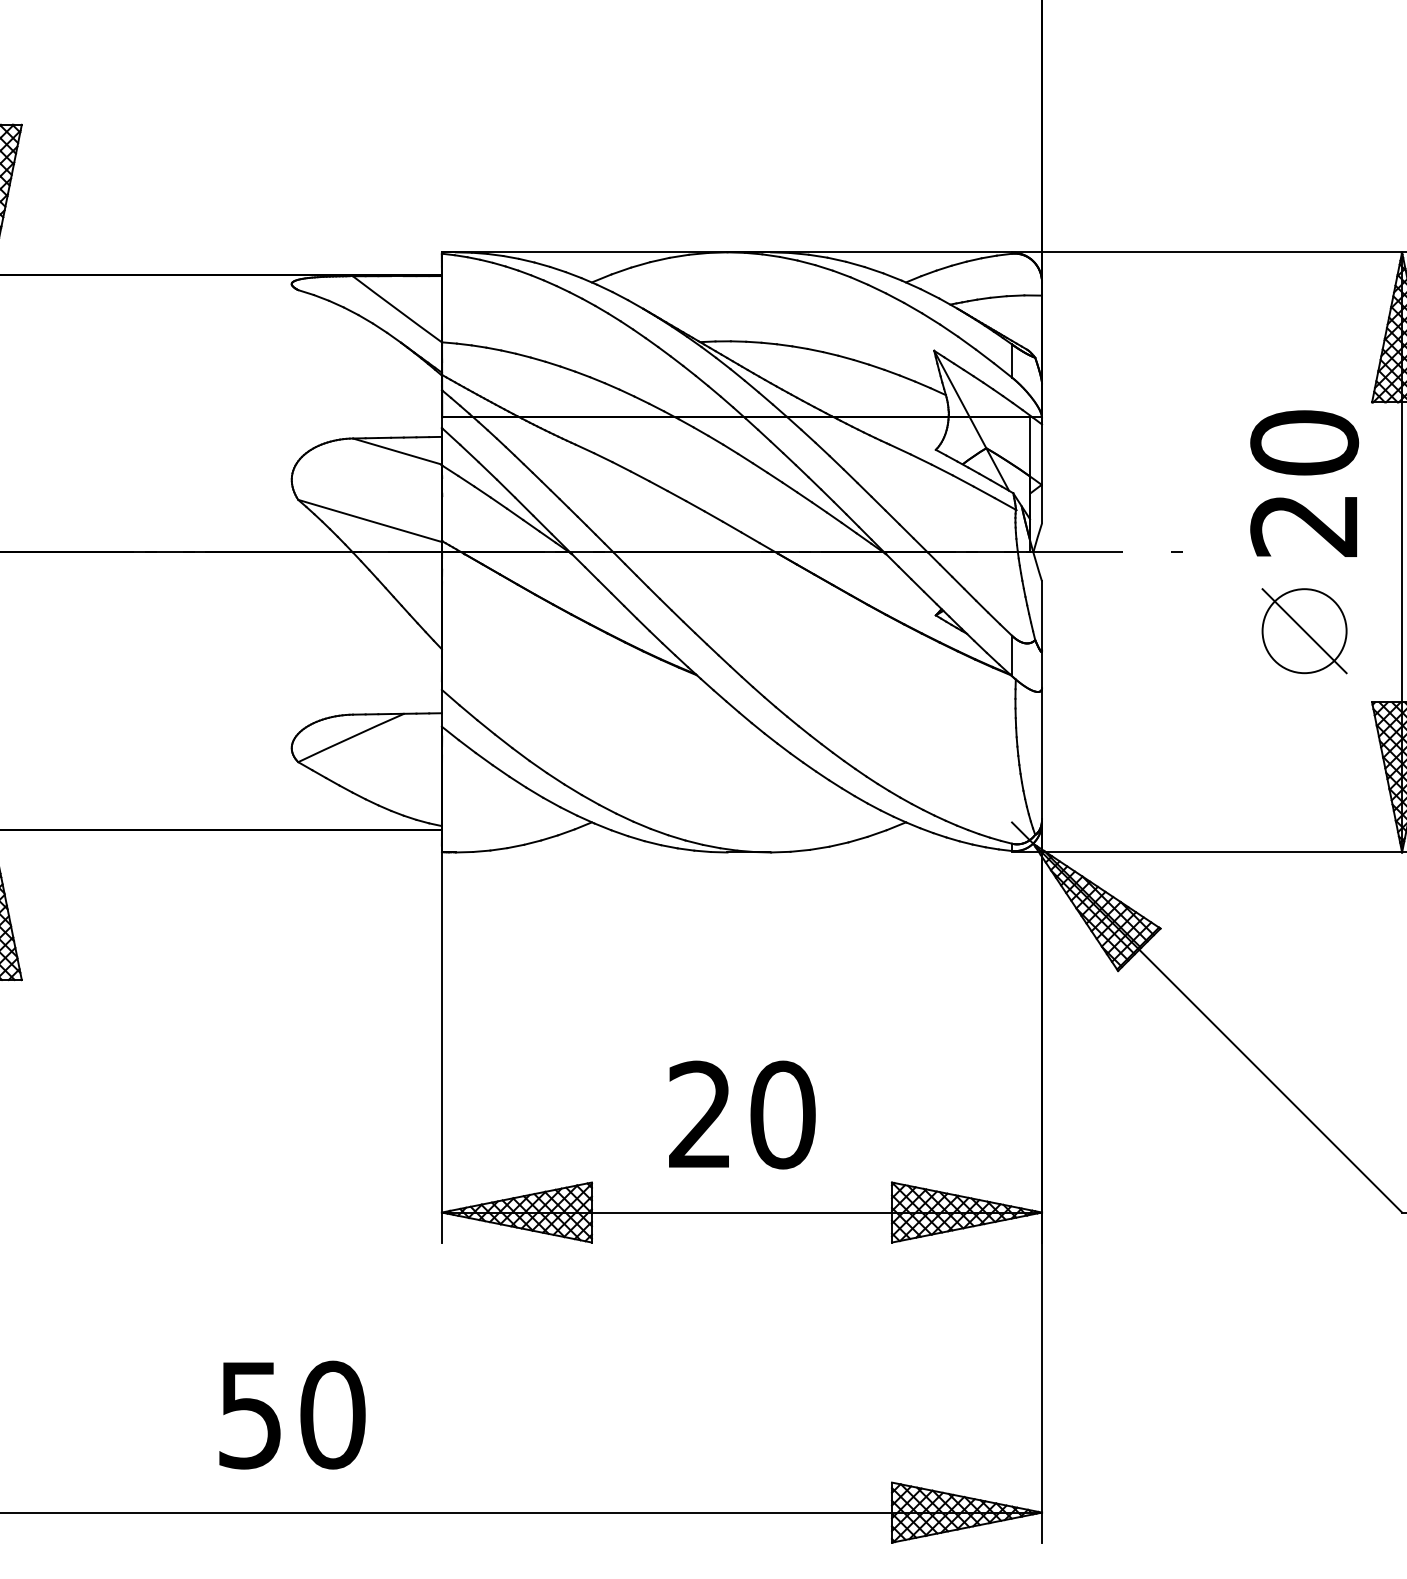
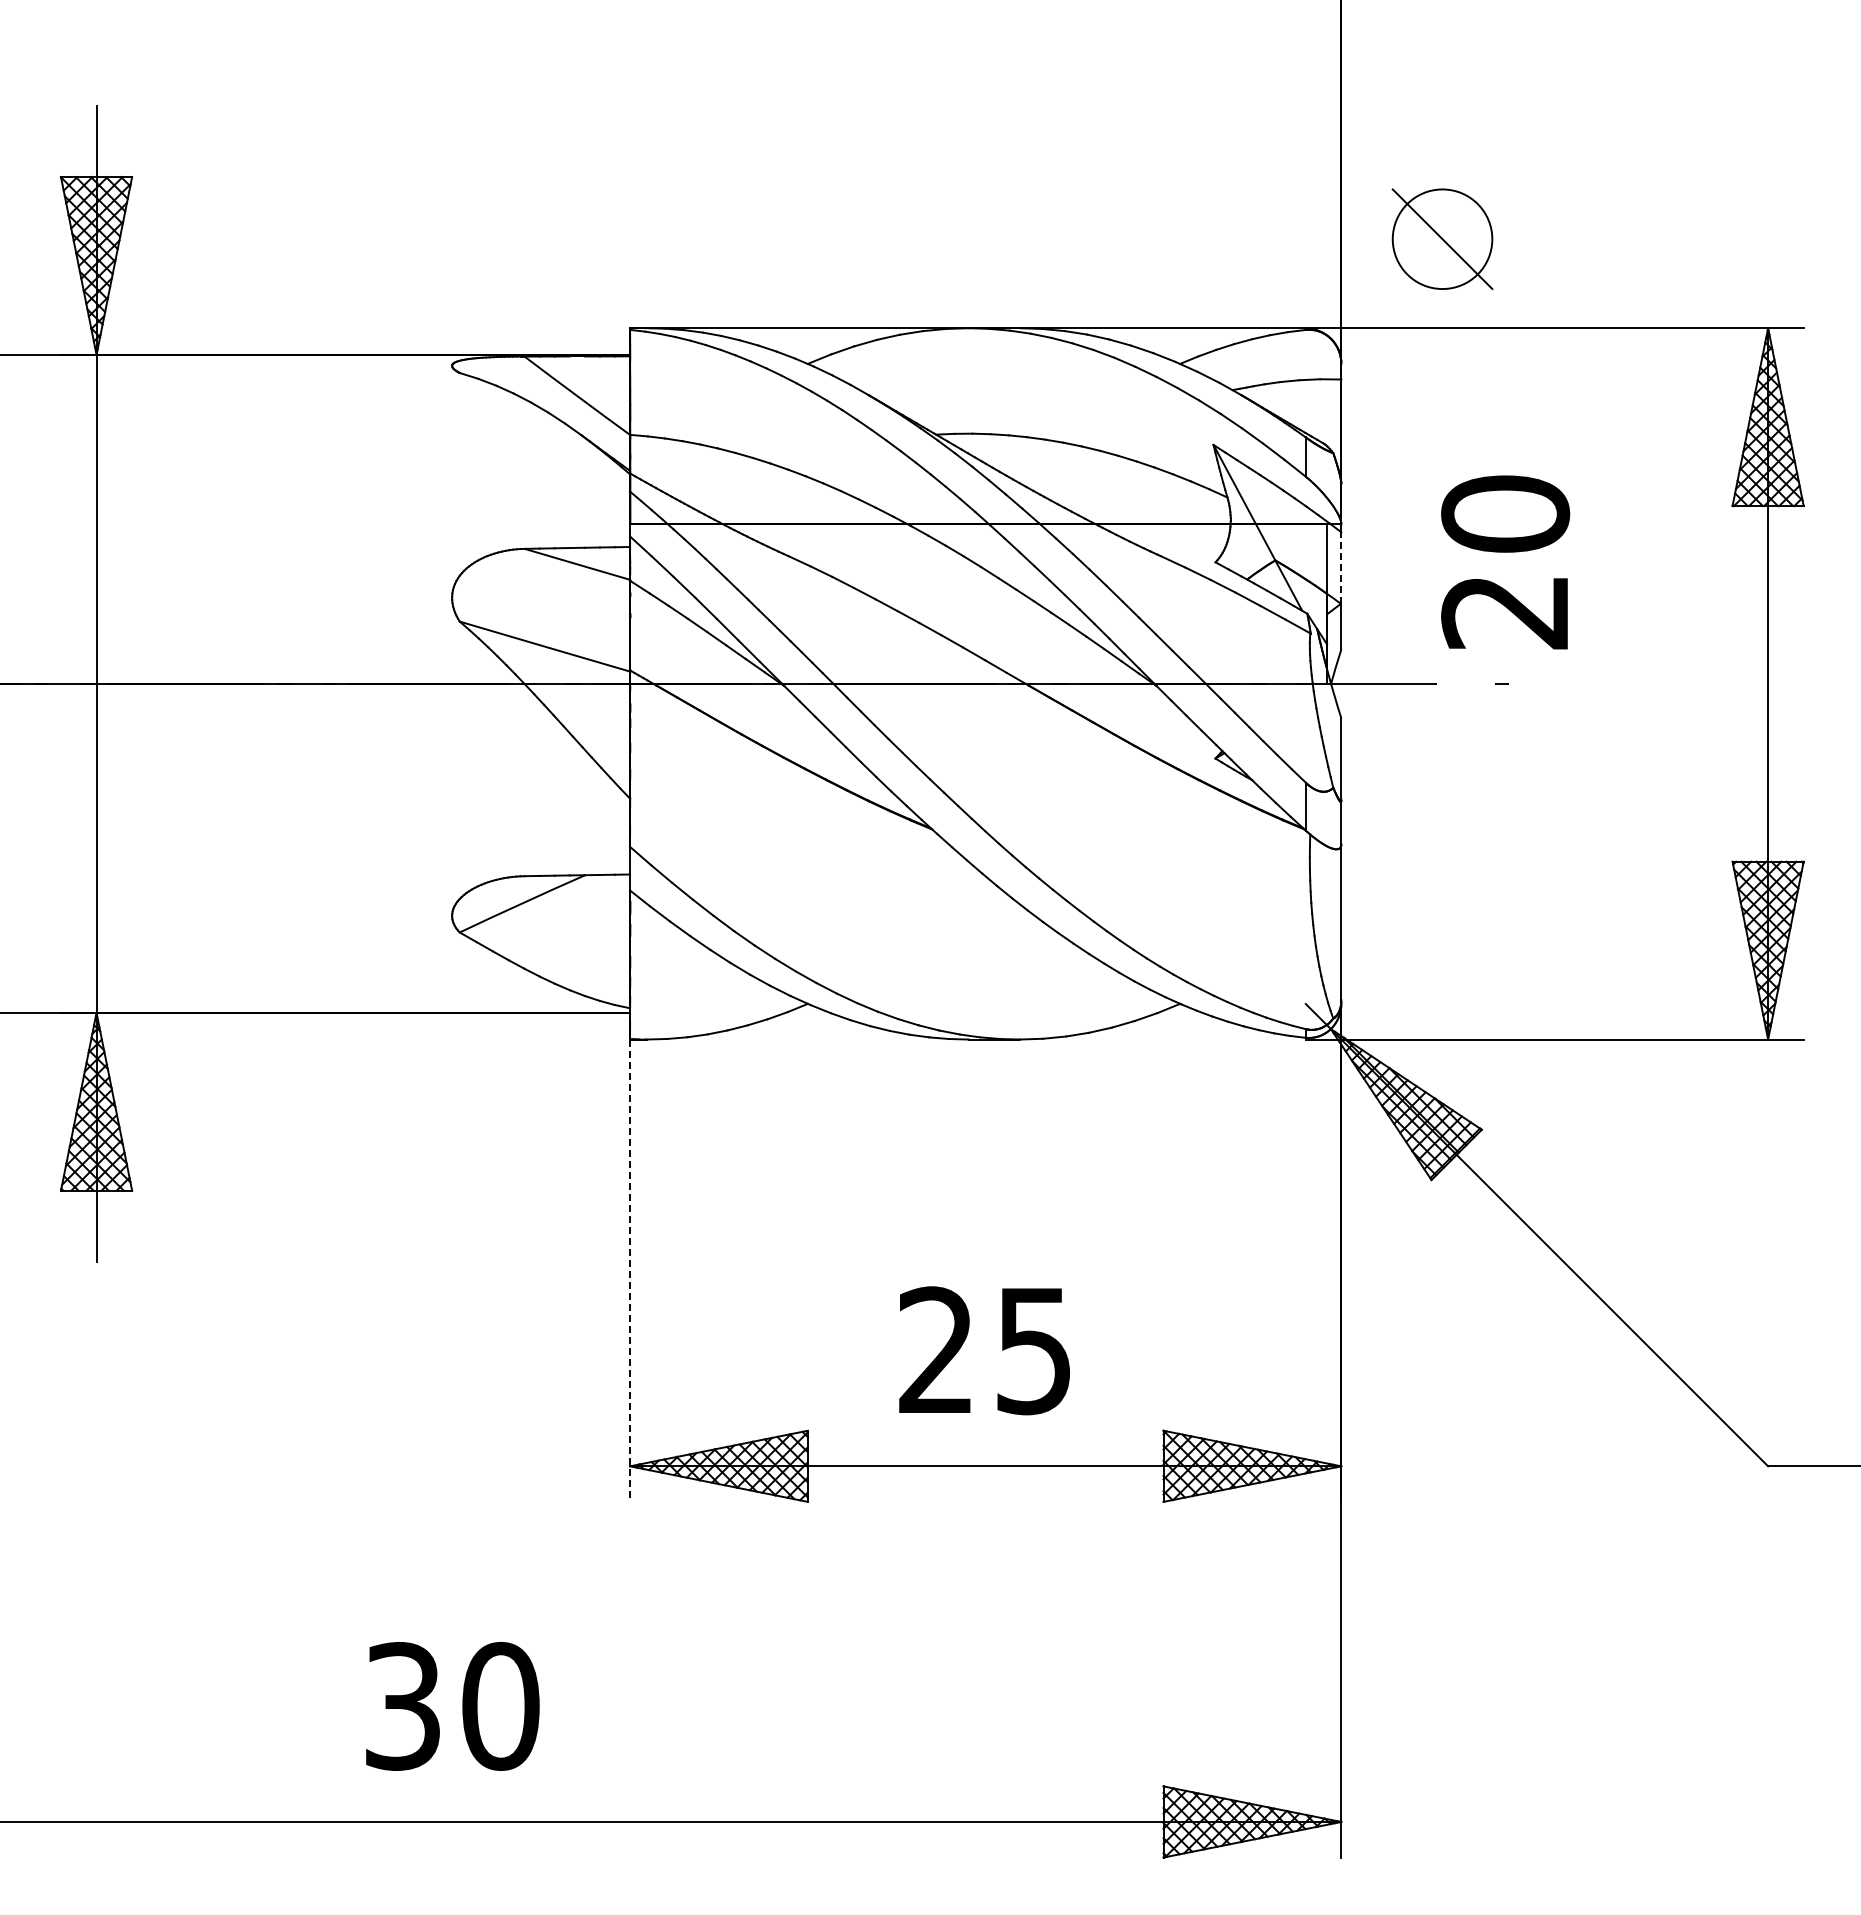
line: (1042, 455) -> (1341, 568), solid -> dashed
text: (1304, 483) -> (1505, 562), moved
part: (1304, 631) -> (1442, 239), moved
line: (442, 1048) -> (630, 1271), solid -> dashed
text: (783, 1114) -> (1034, 1350), 20 -> 25
text: (249, 1415) -> (402, 1706), 50 -> 30

